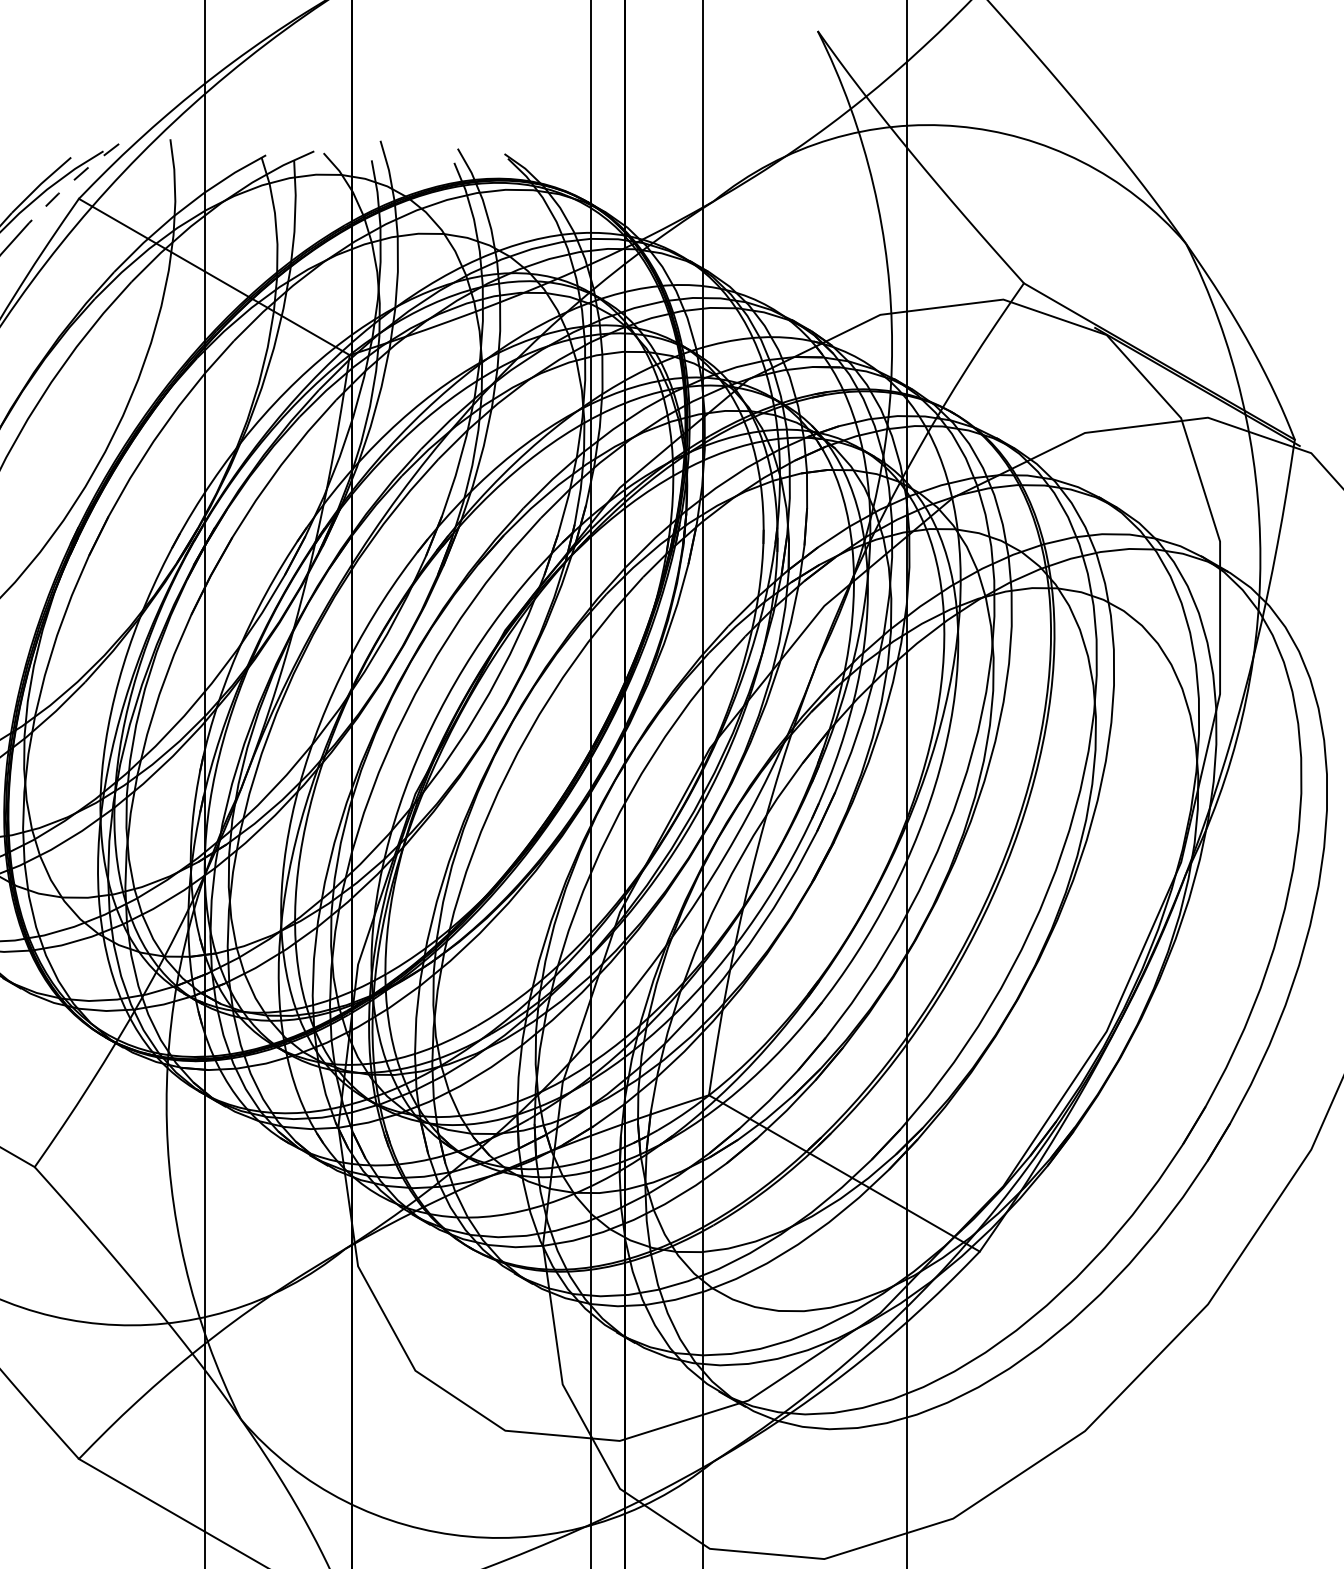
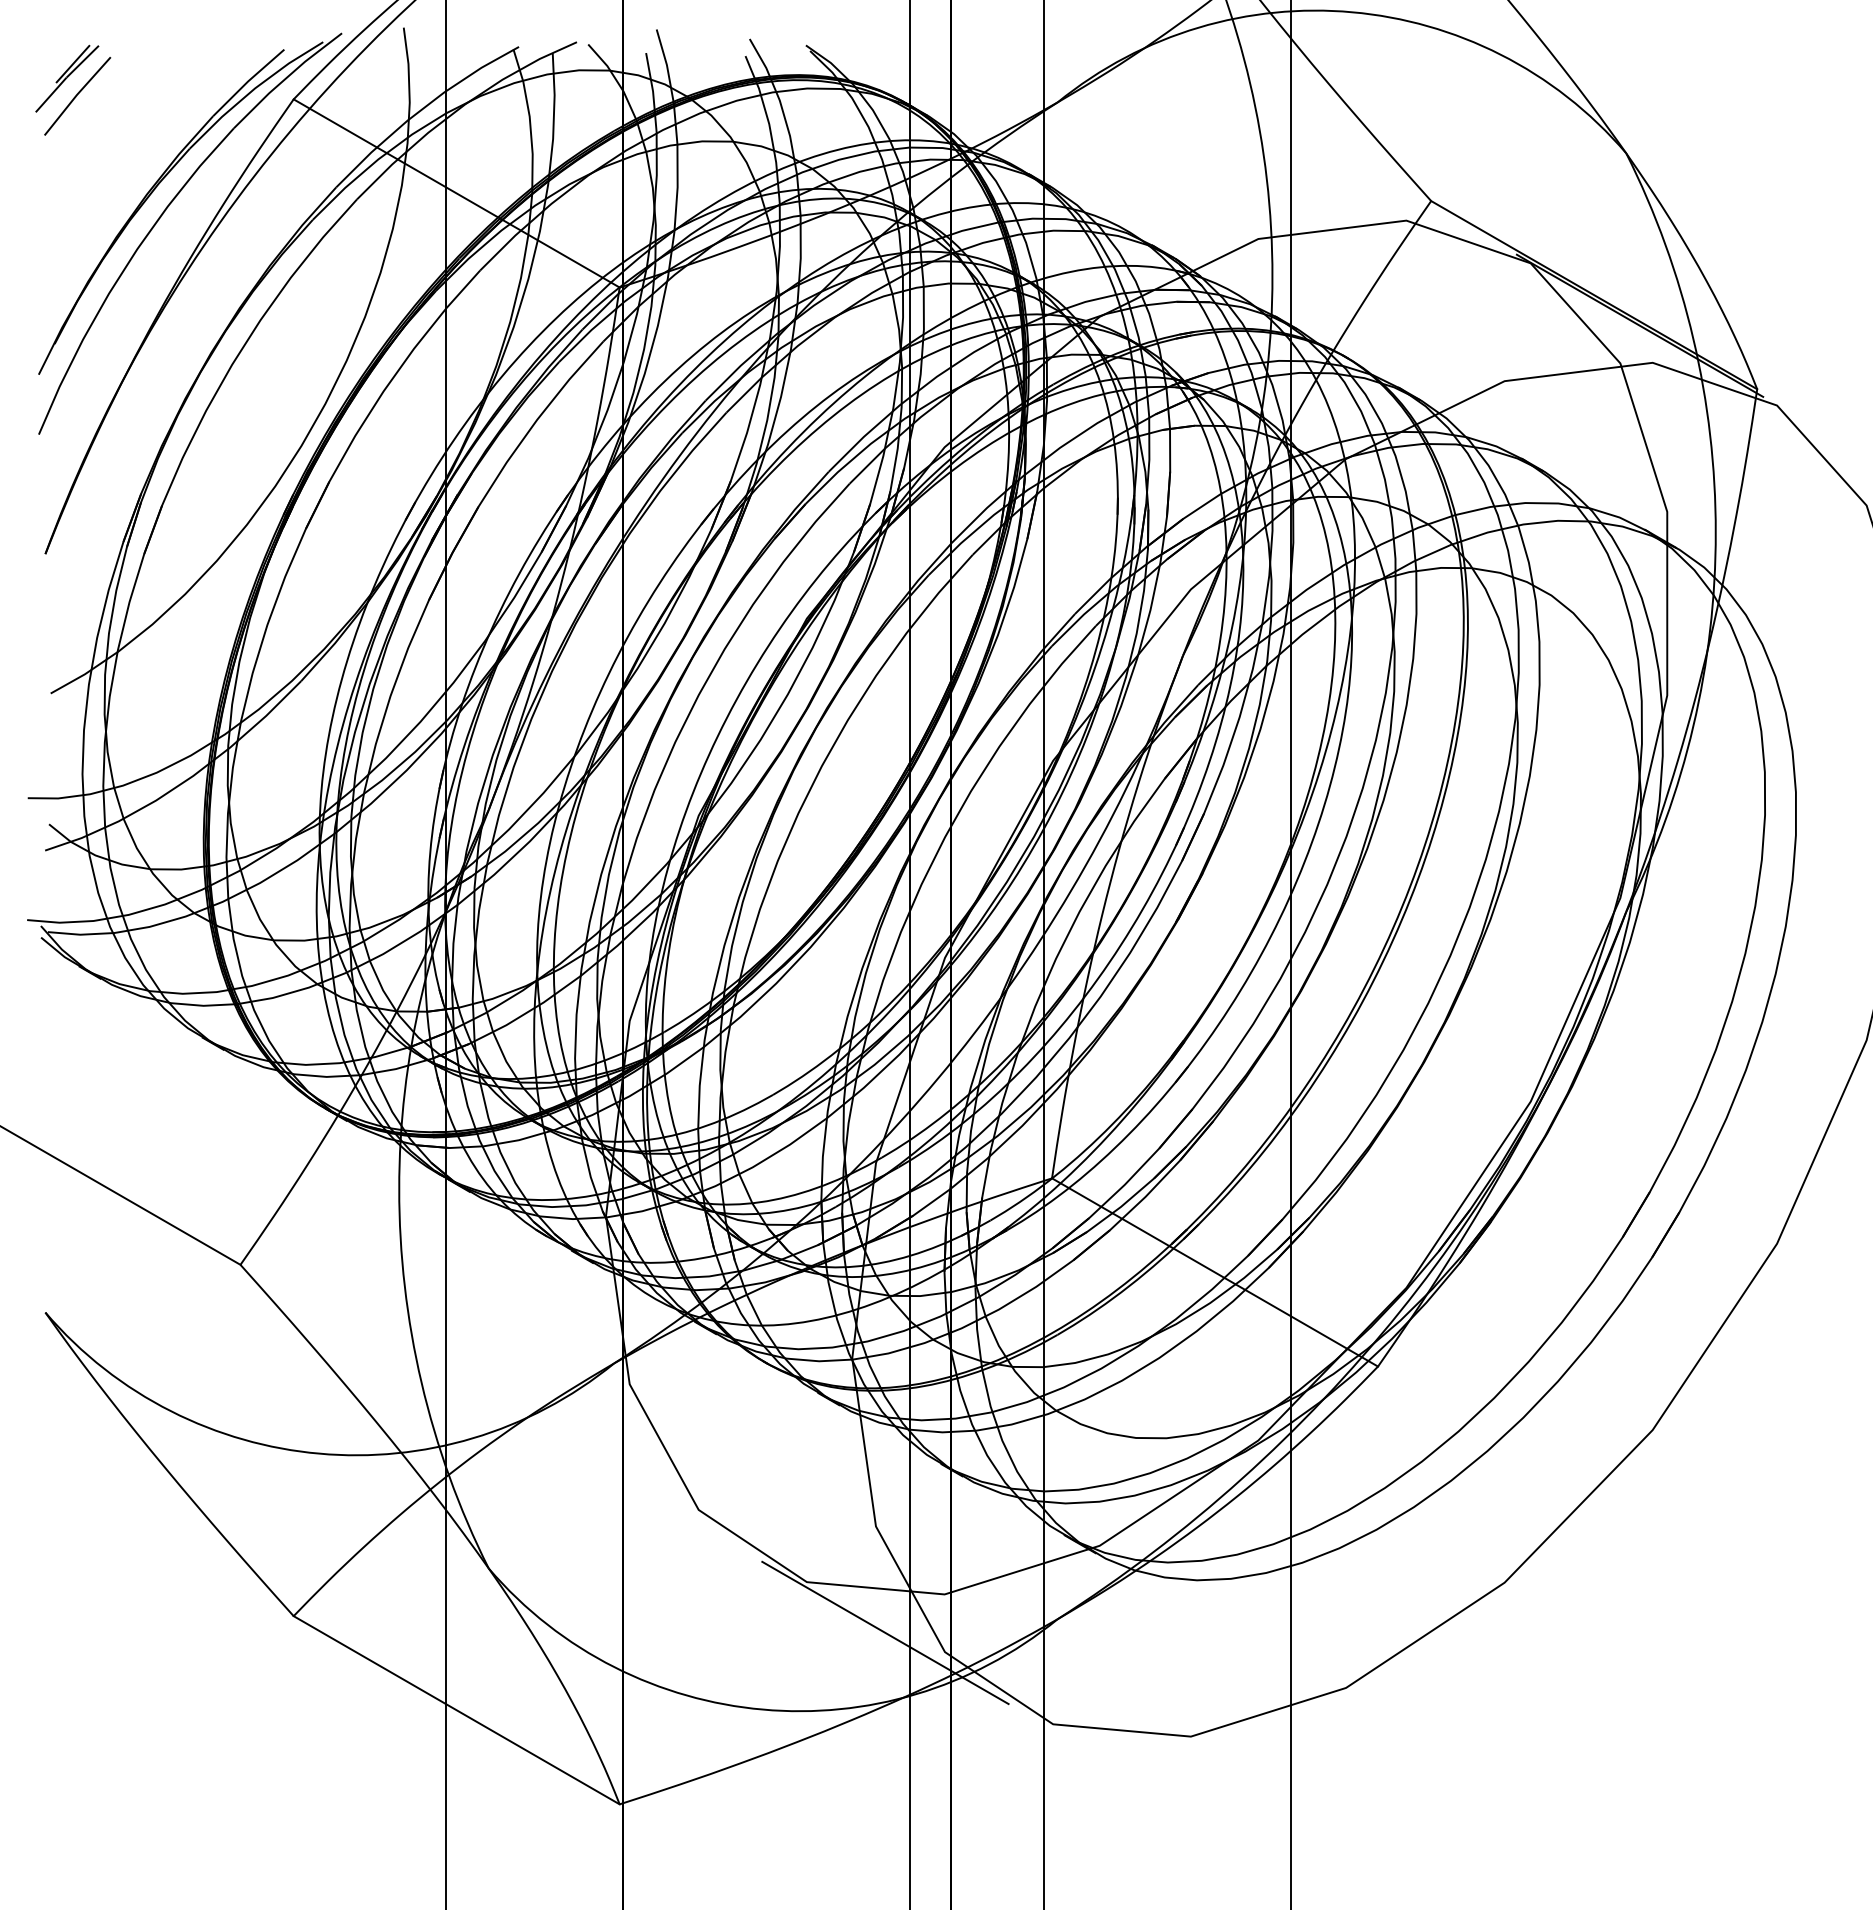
line: (72, 181) -> (286, 78), dashed -> solid
line: (570, 1472) -> (885, 1632), added

